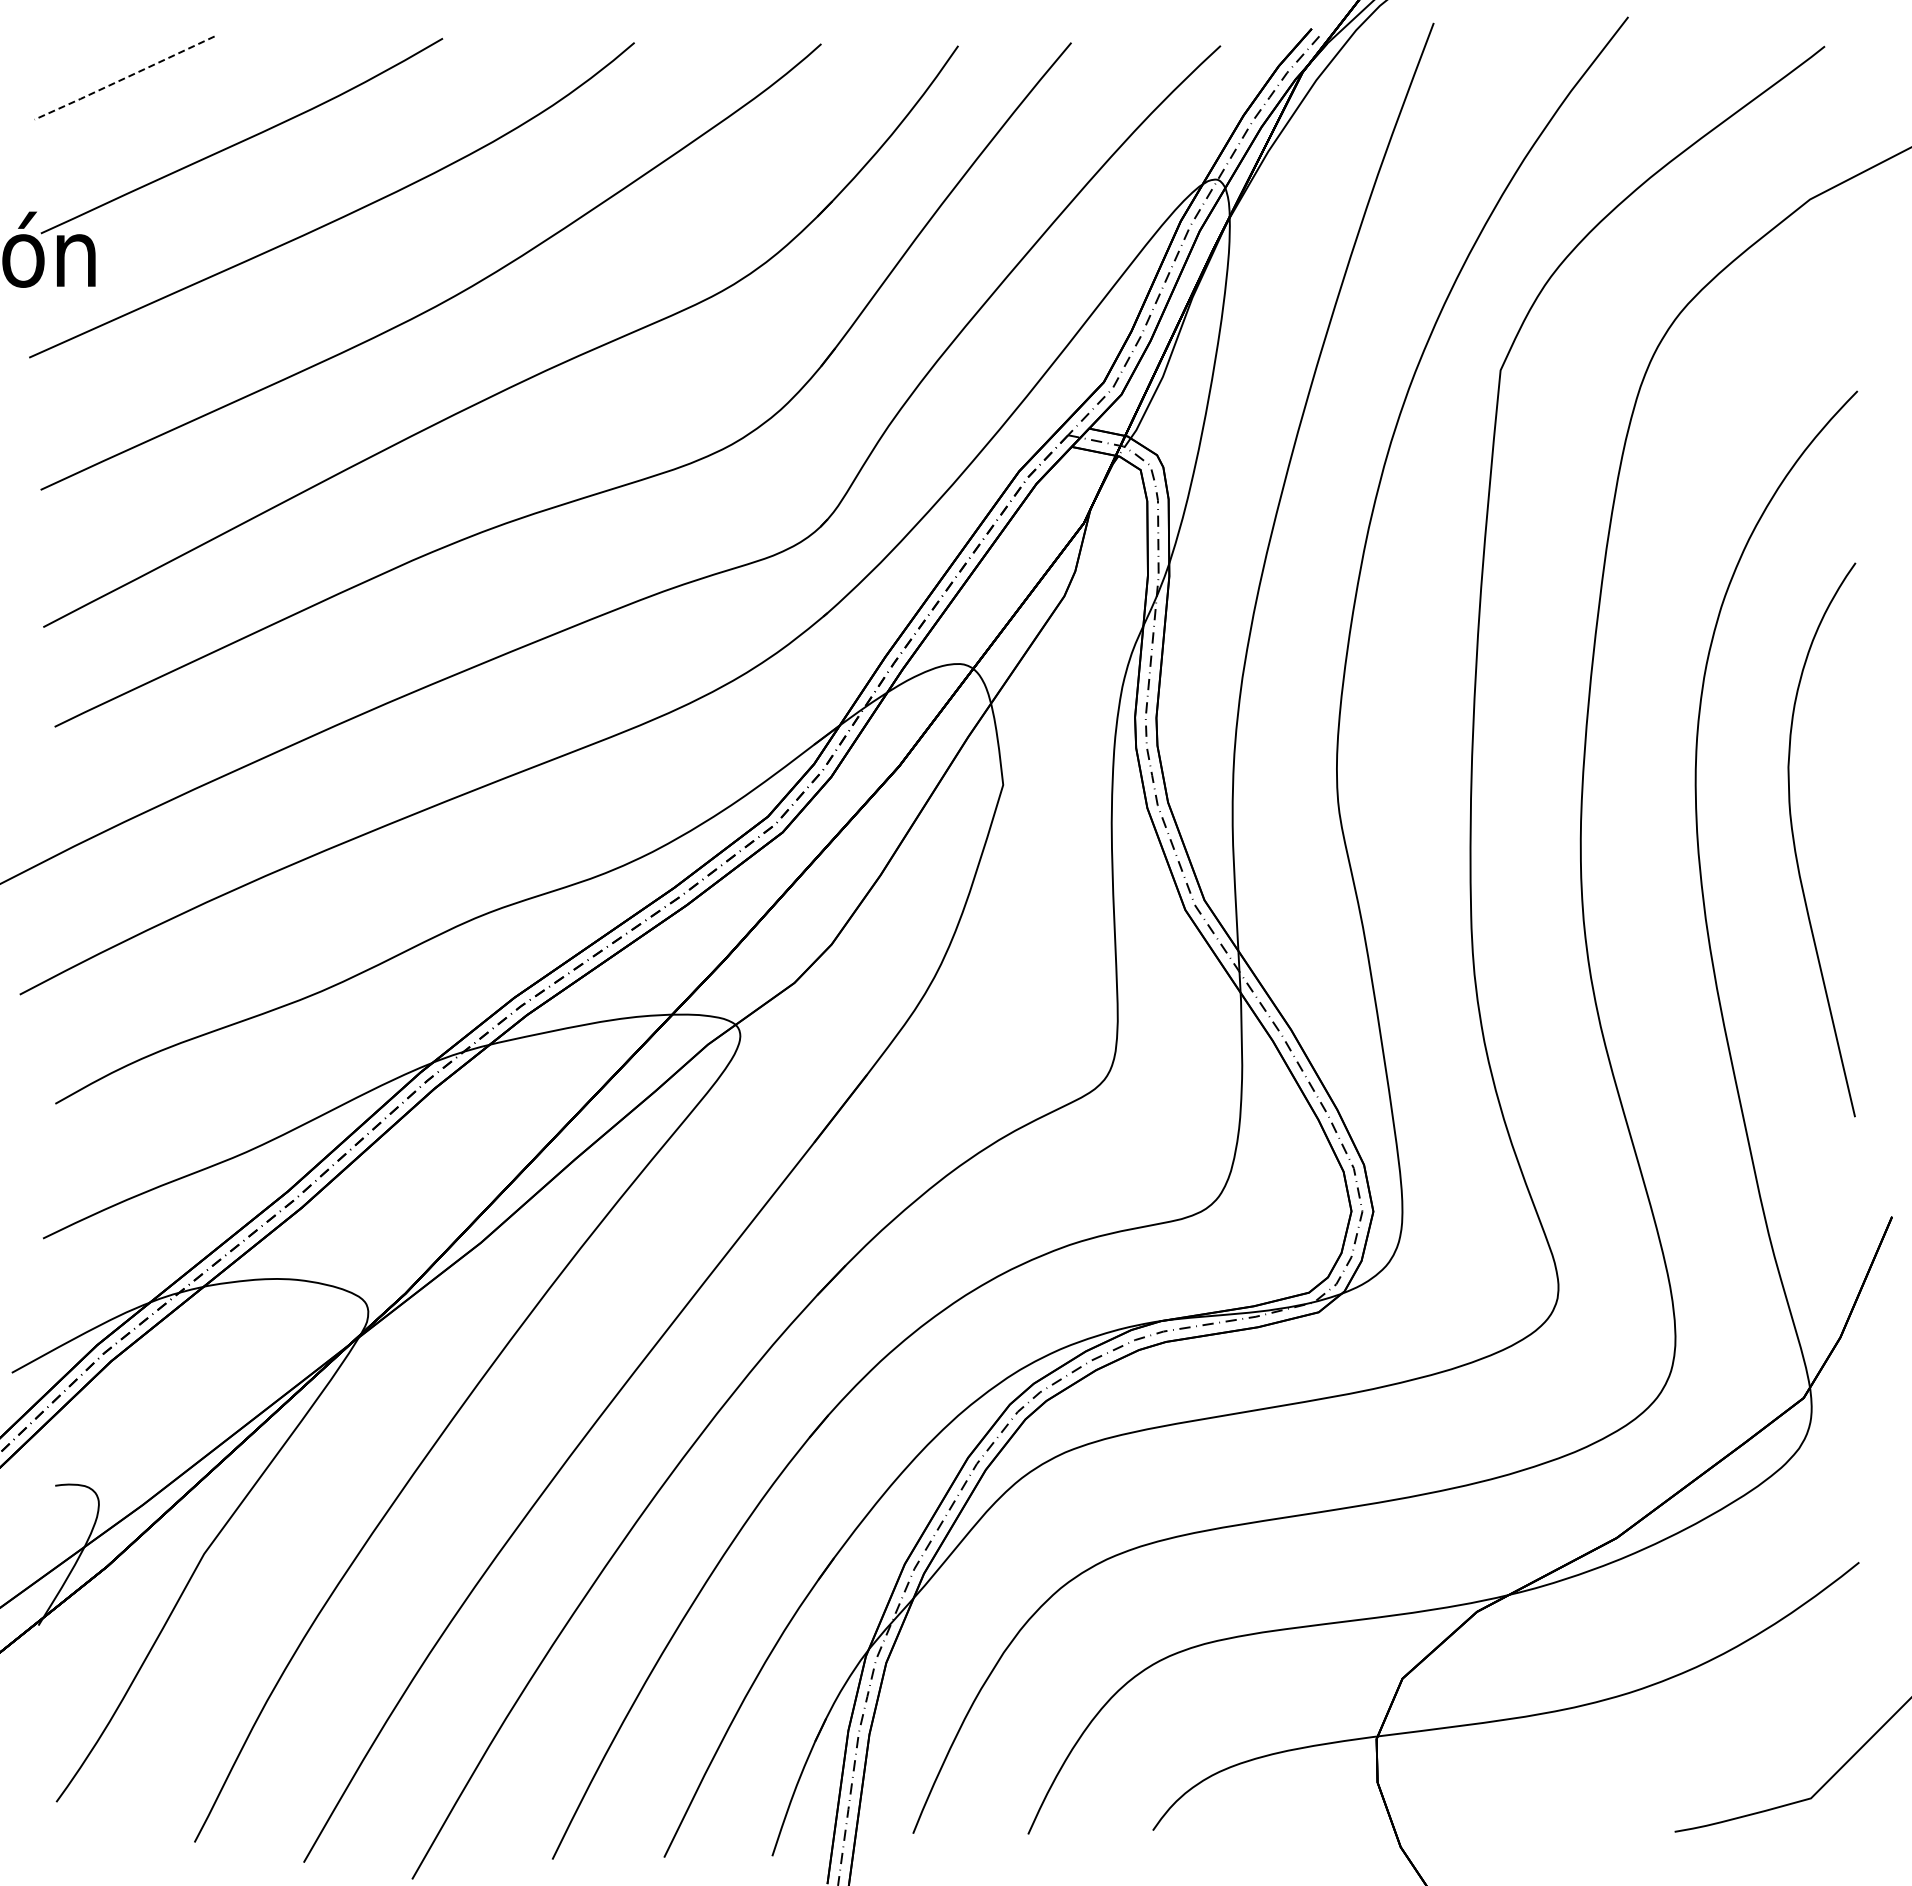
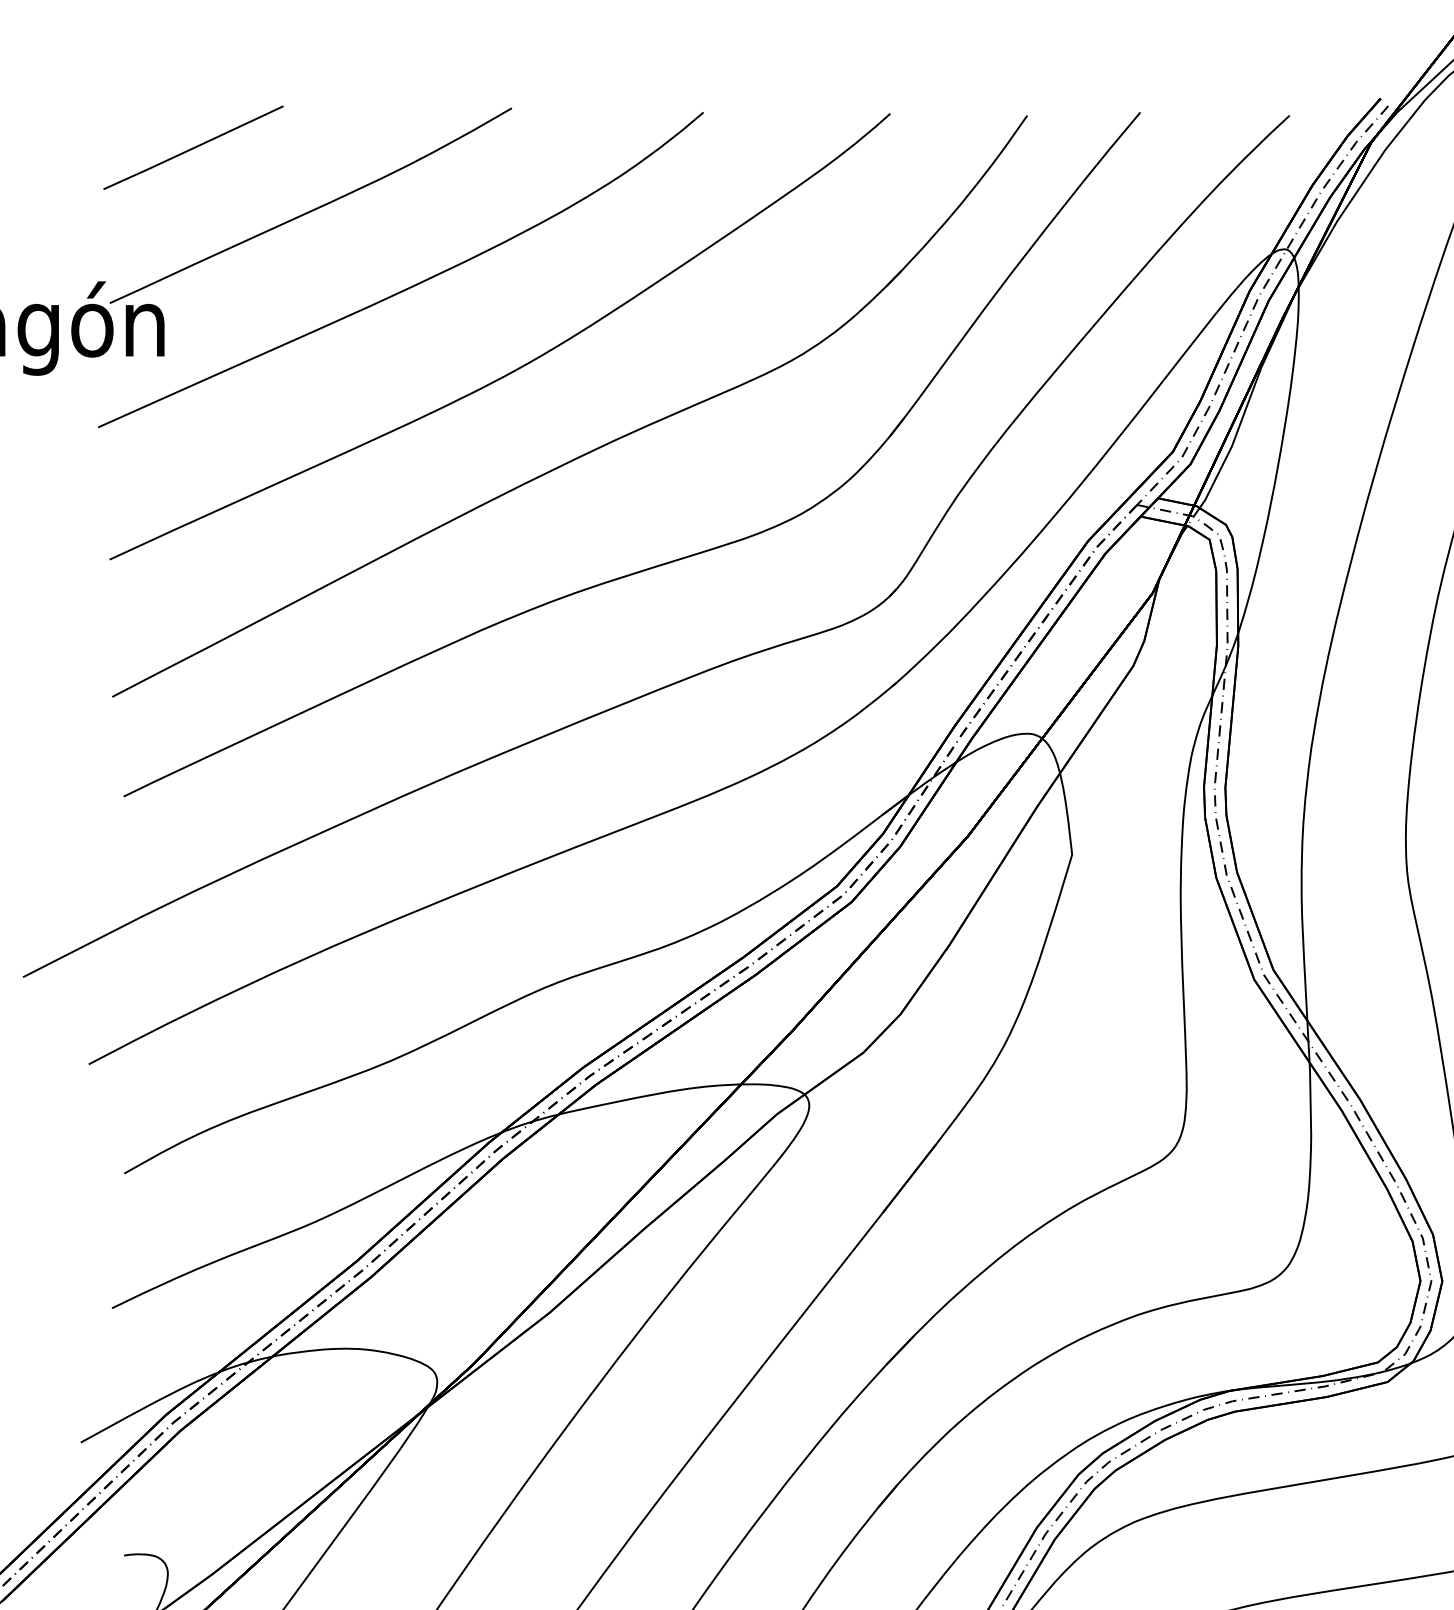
line: (124, 78) -> (193, 148), dashed -> solid

